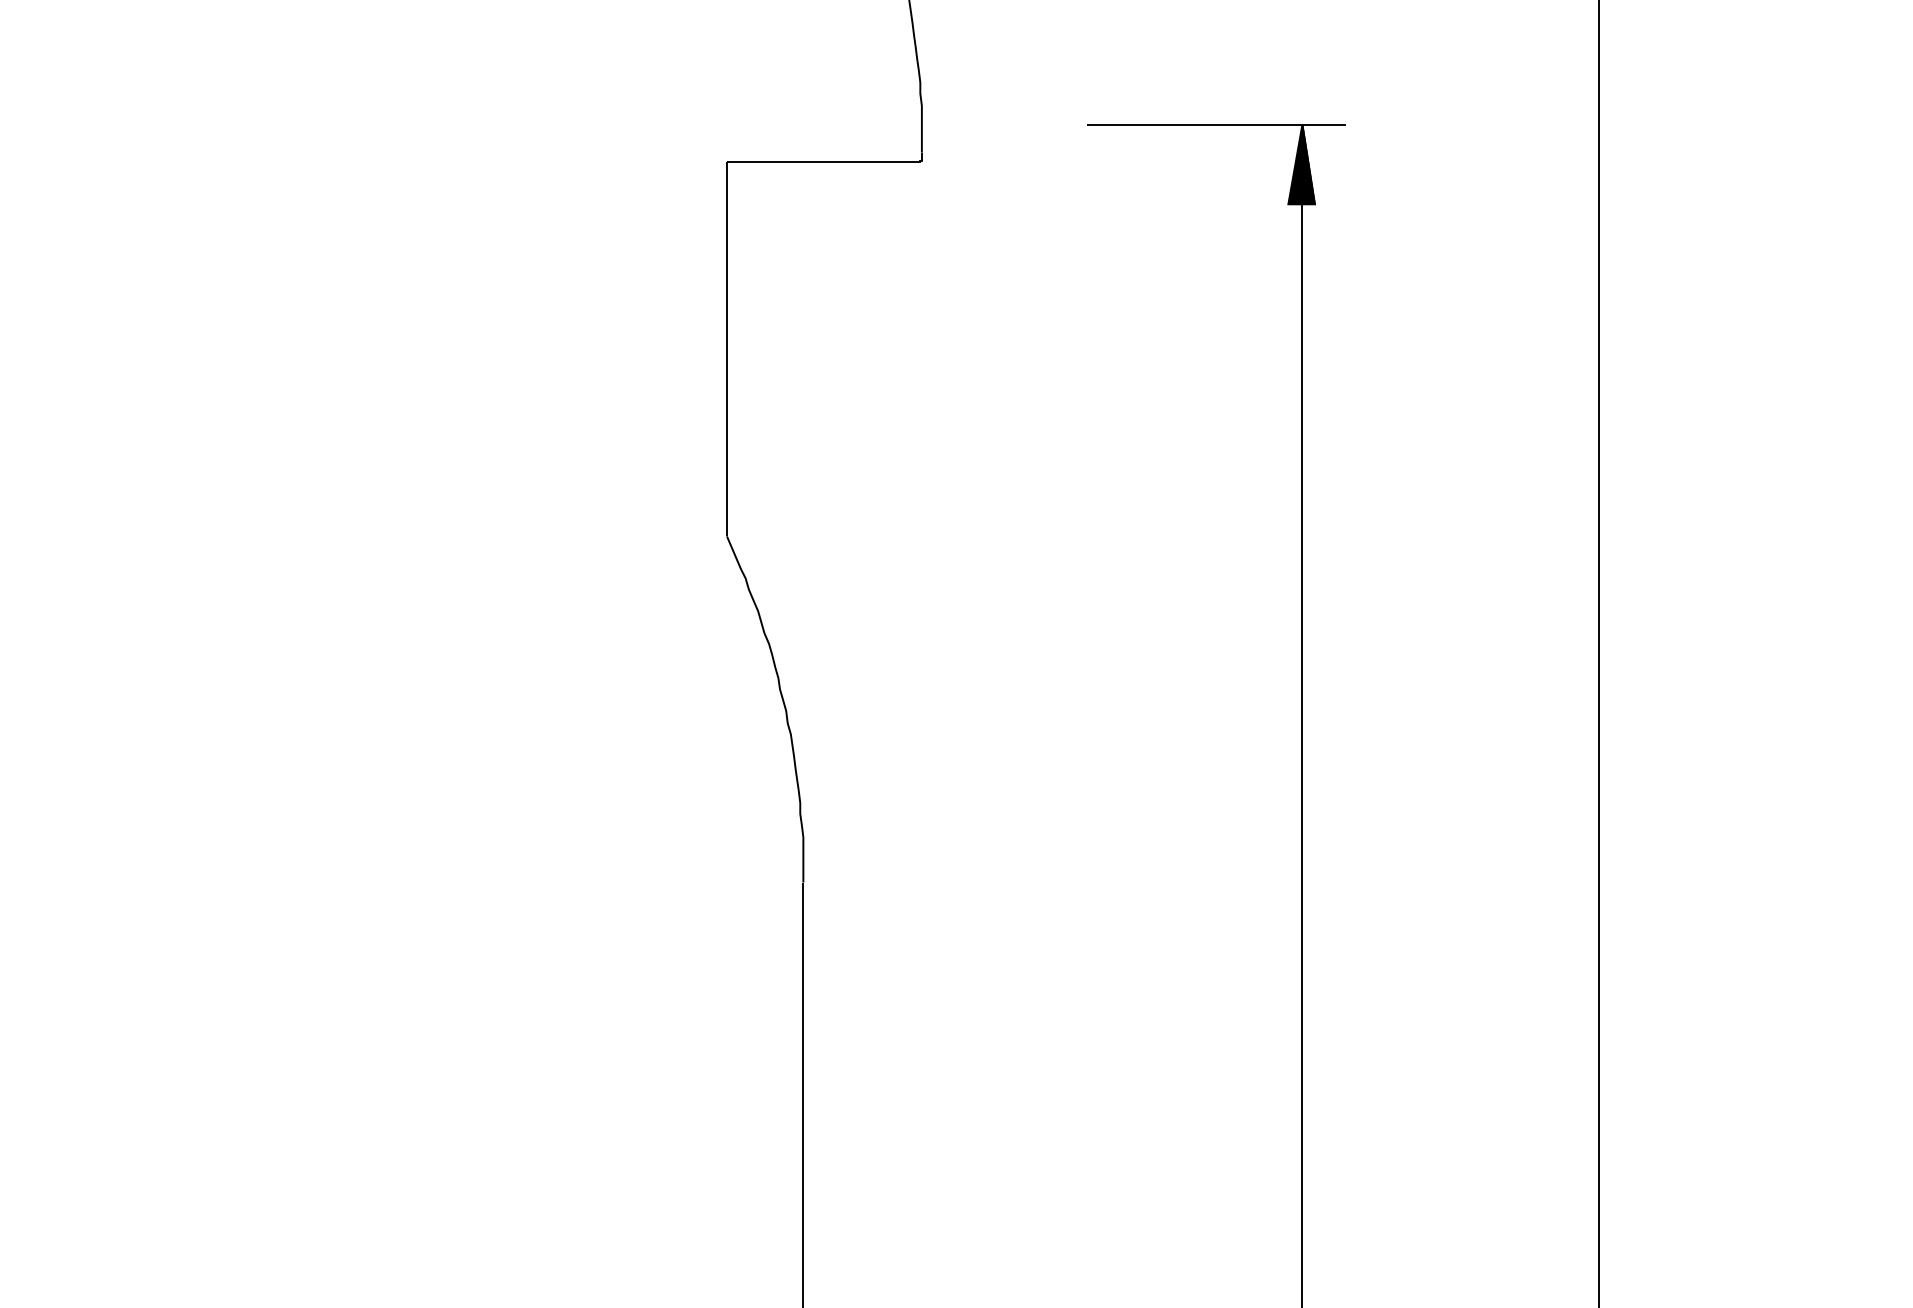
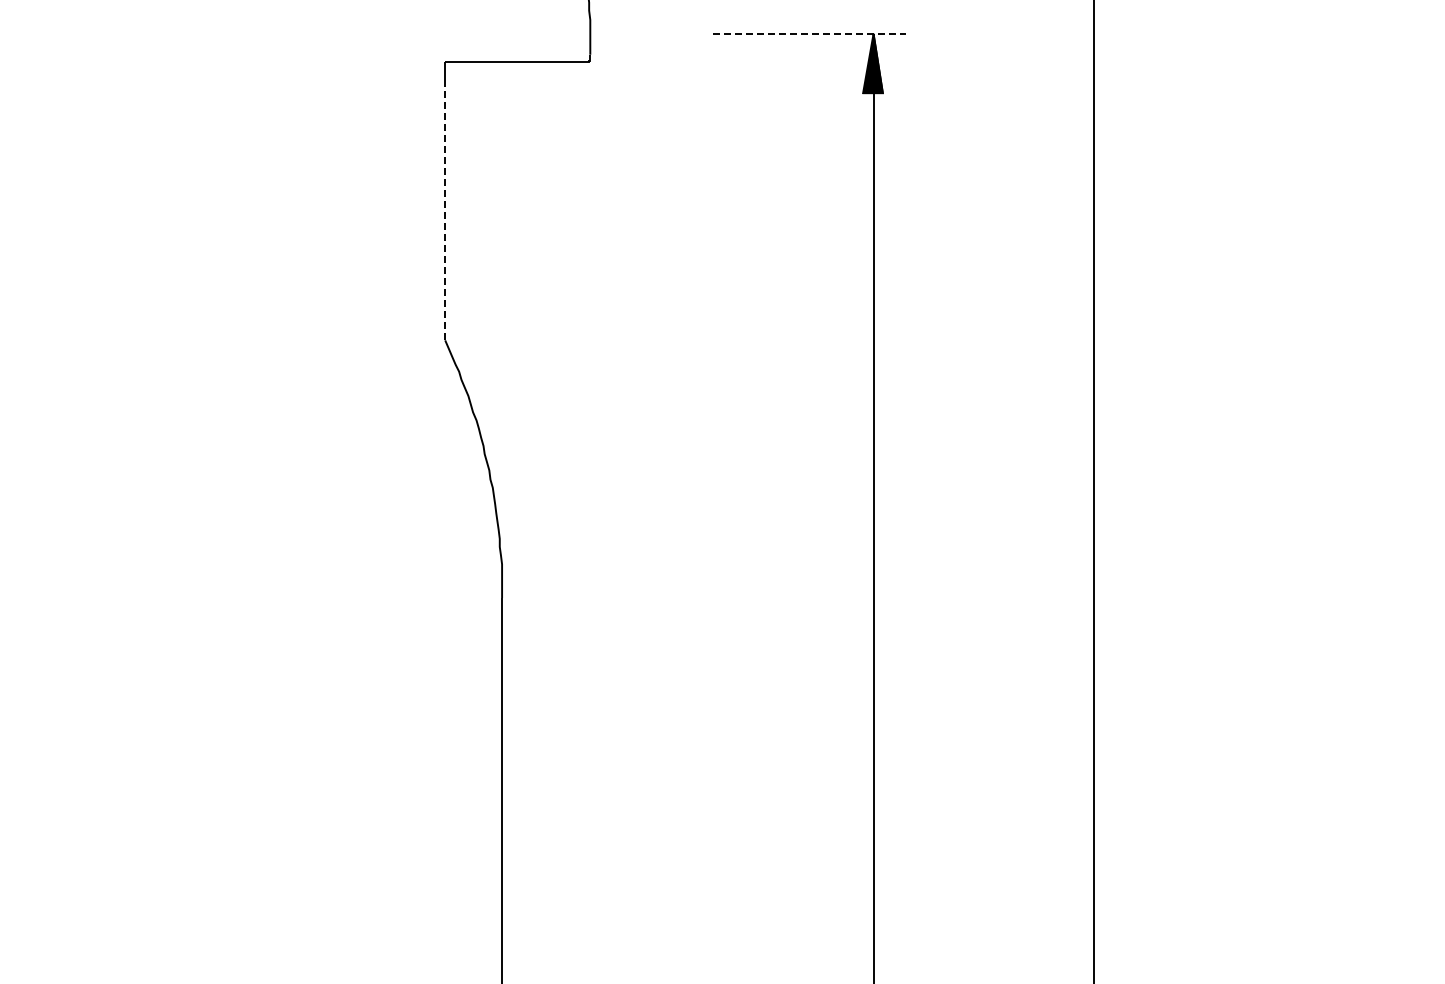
line: (1217, 124) -> (810, 33), solid -> dashed
line: (727, 361) -> (445, 210), solid -> dashed

